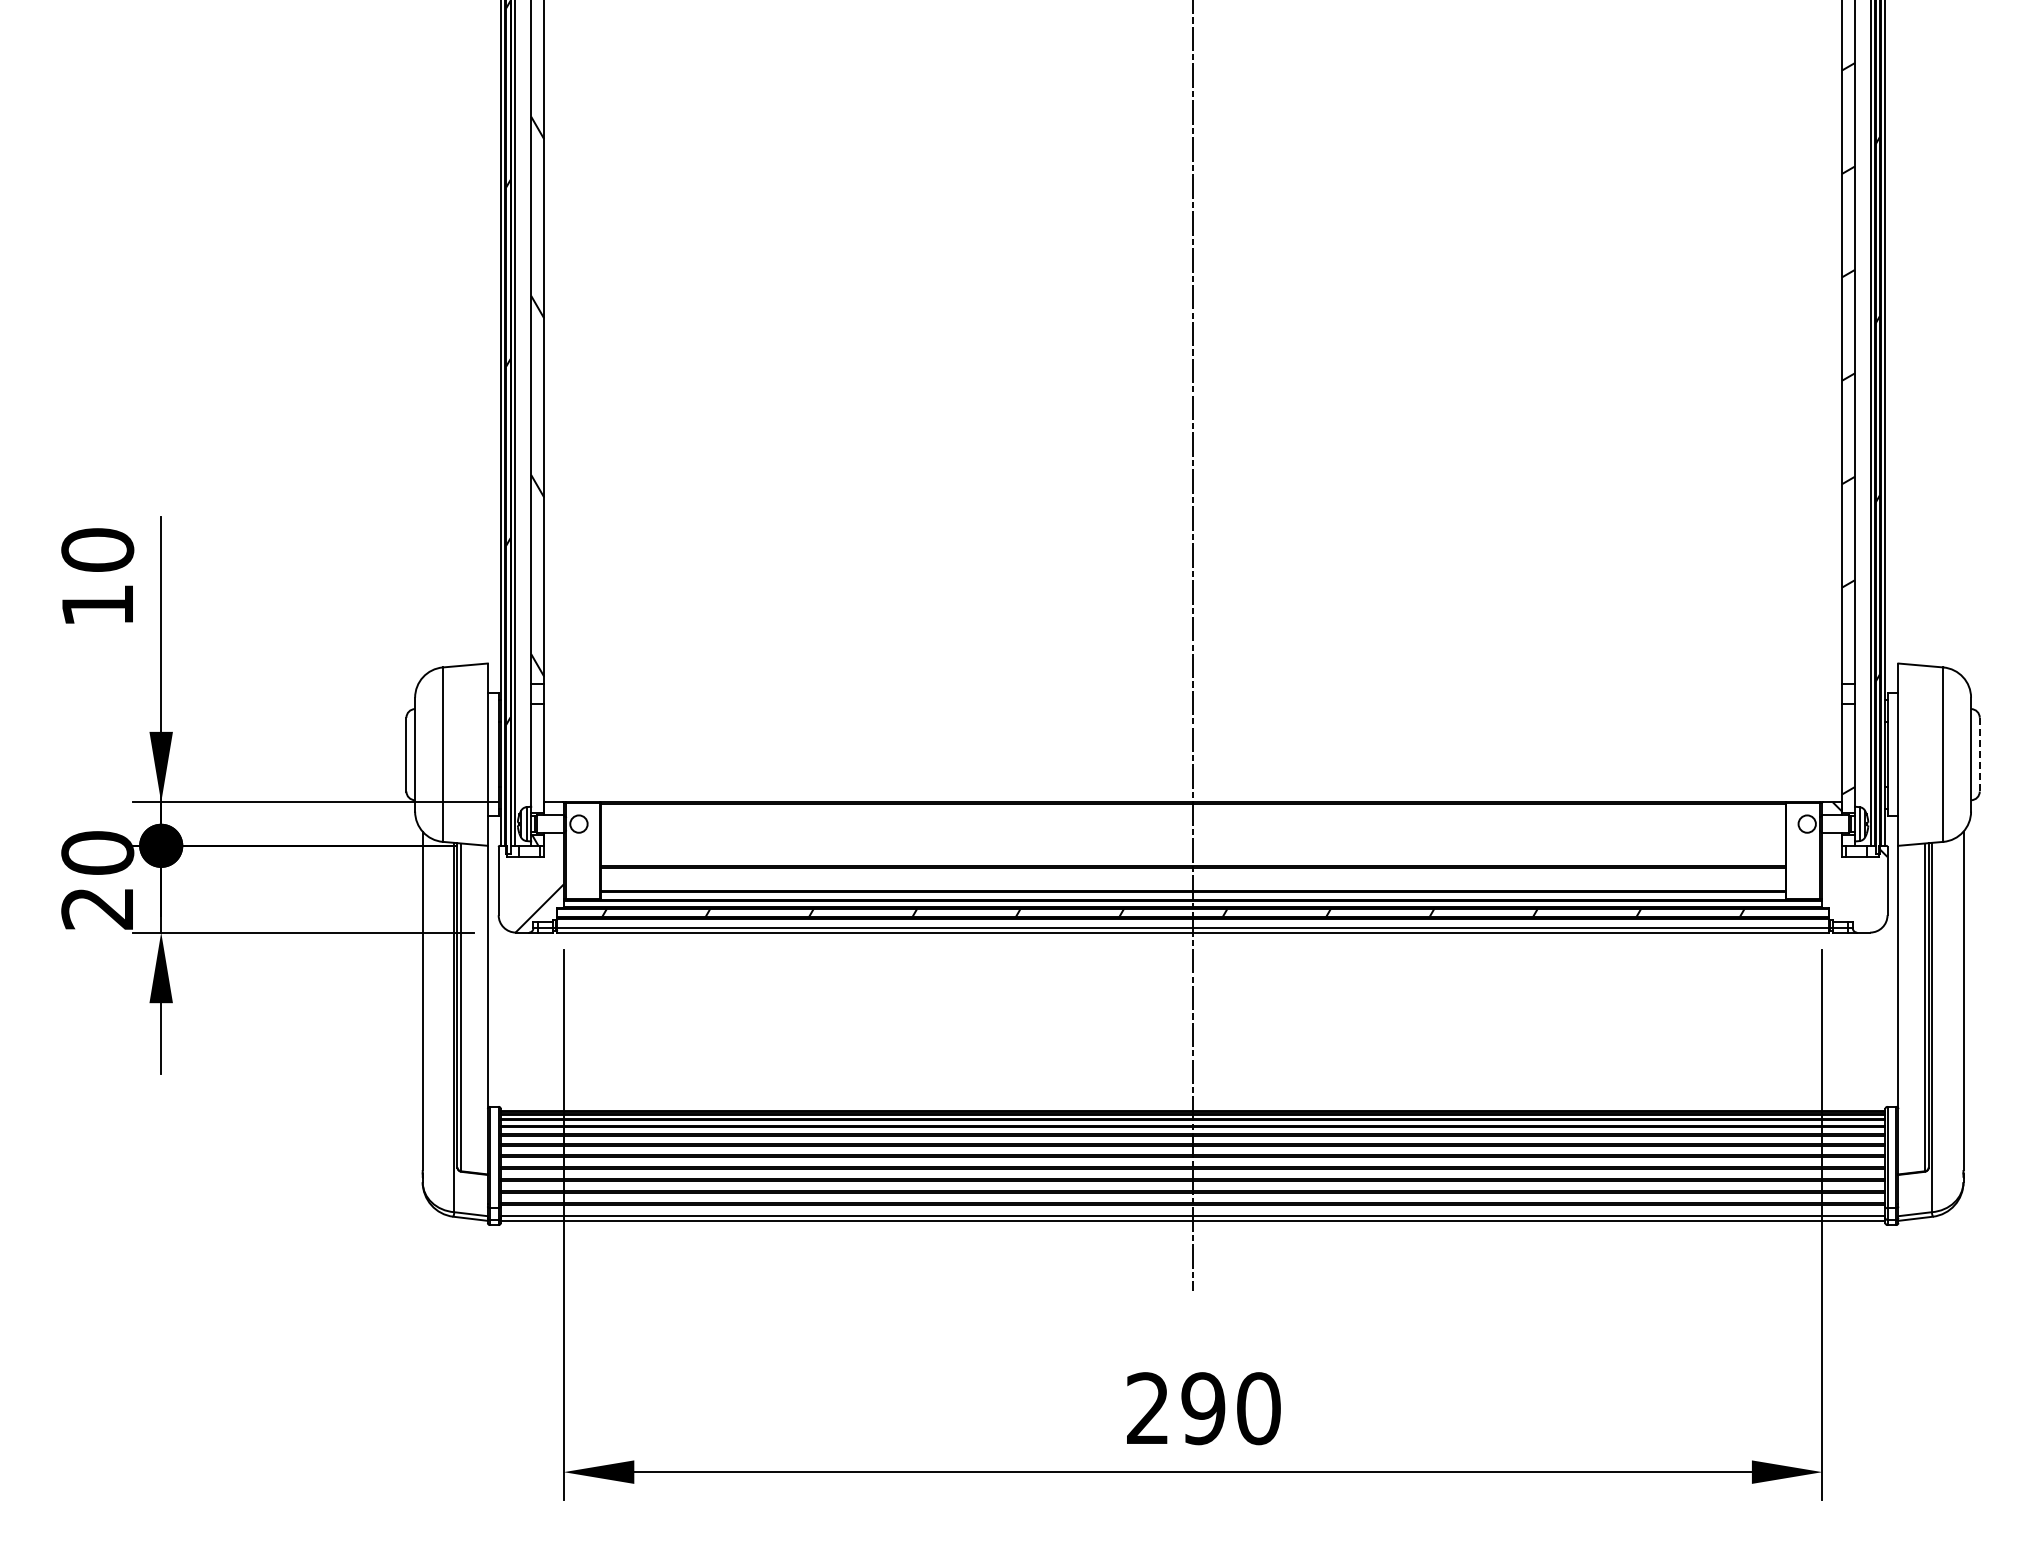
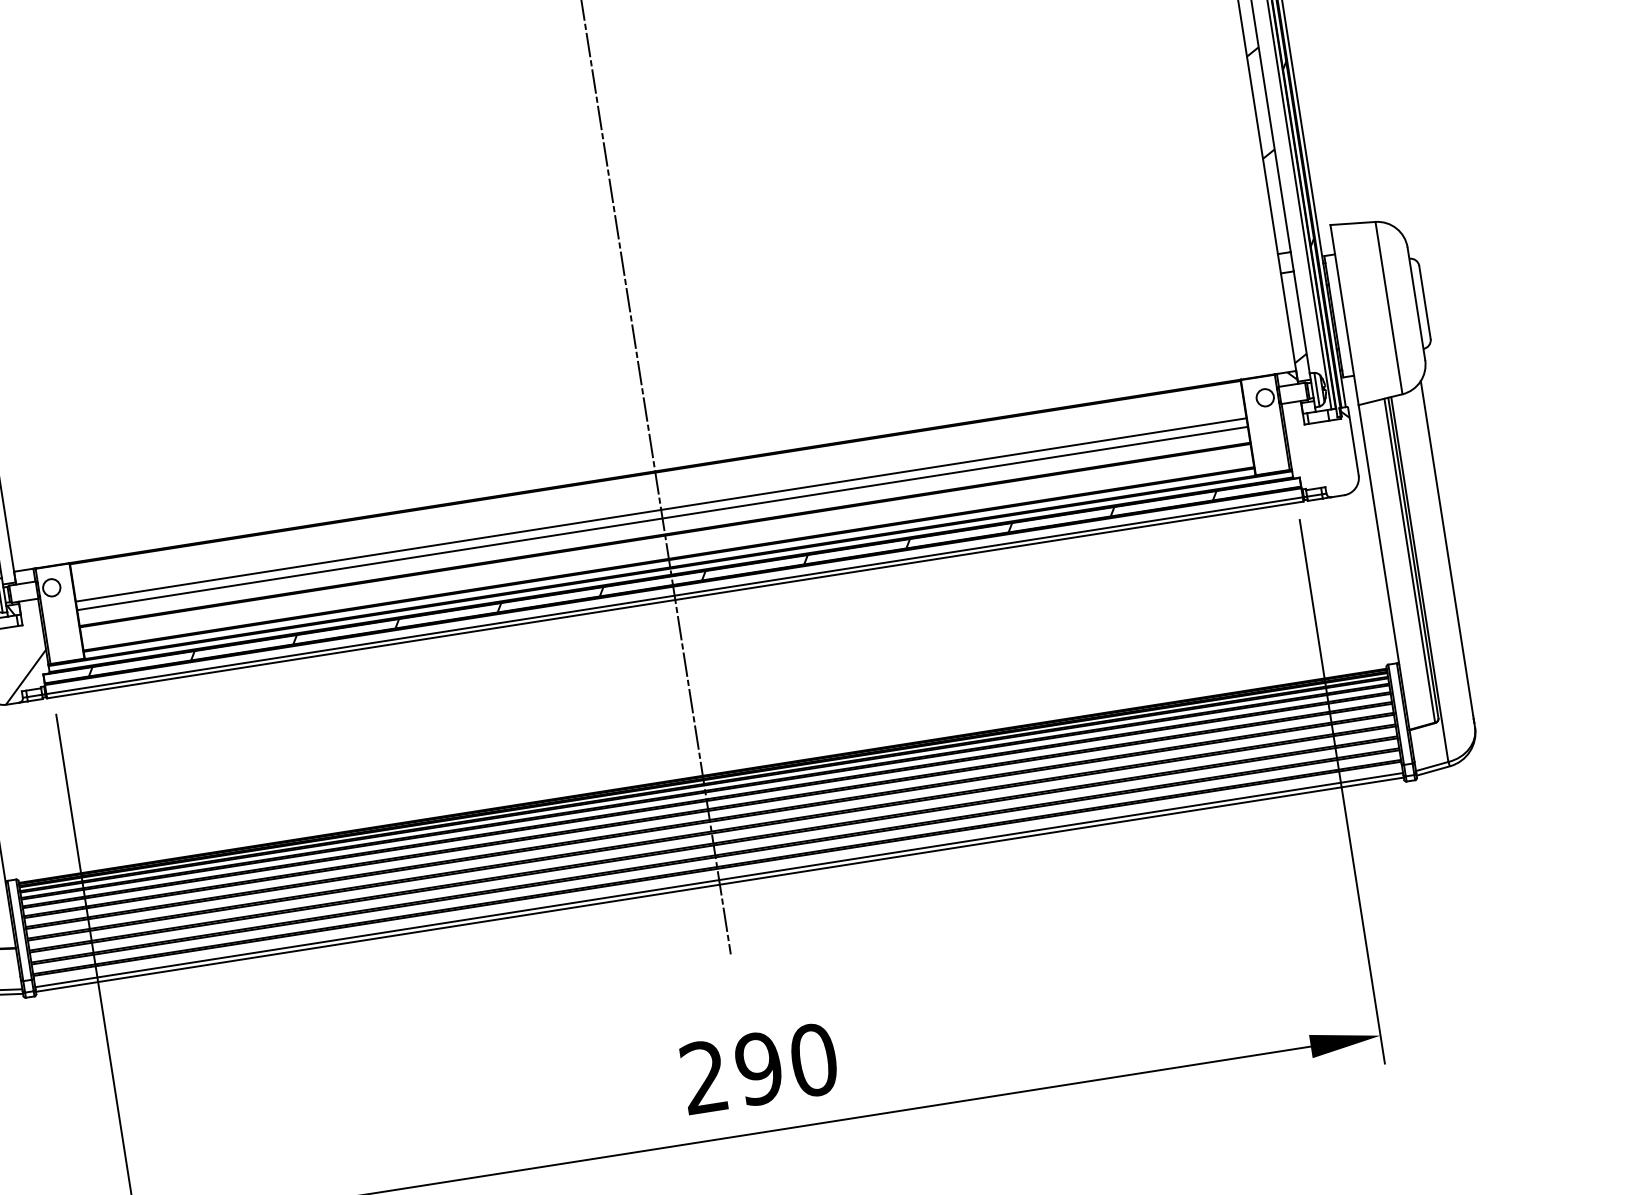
line: (1979, 754) -> (1424, 302), dashed -> solid
line: (1192, 841) -> (660, 510), added
line: (1192, 850) -> (662, 518), added

